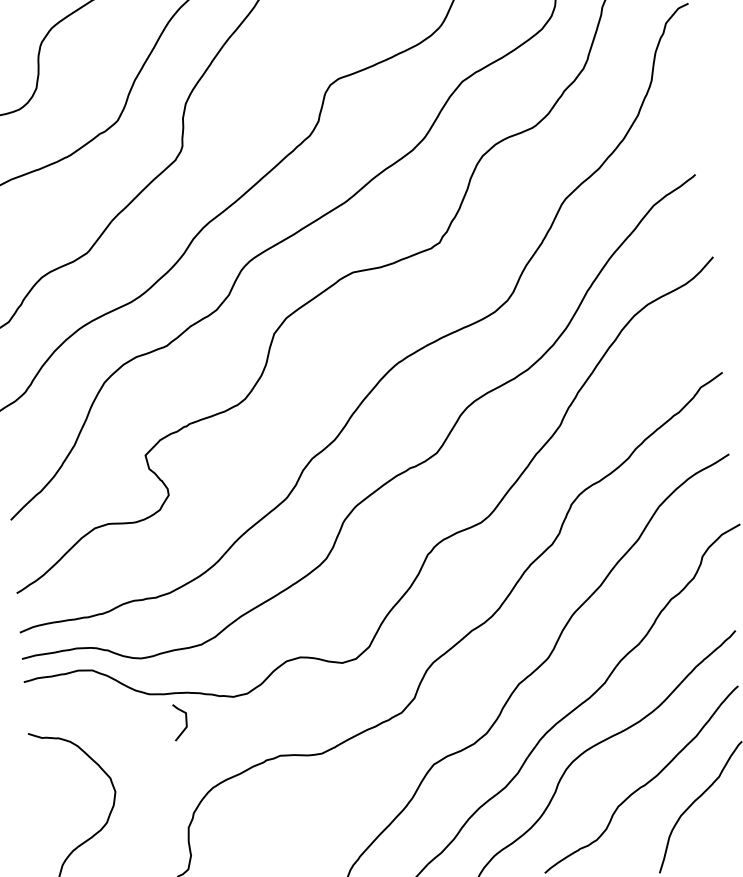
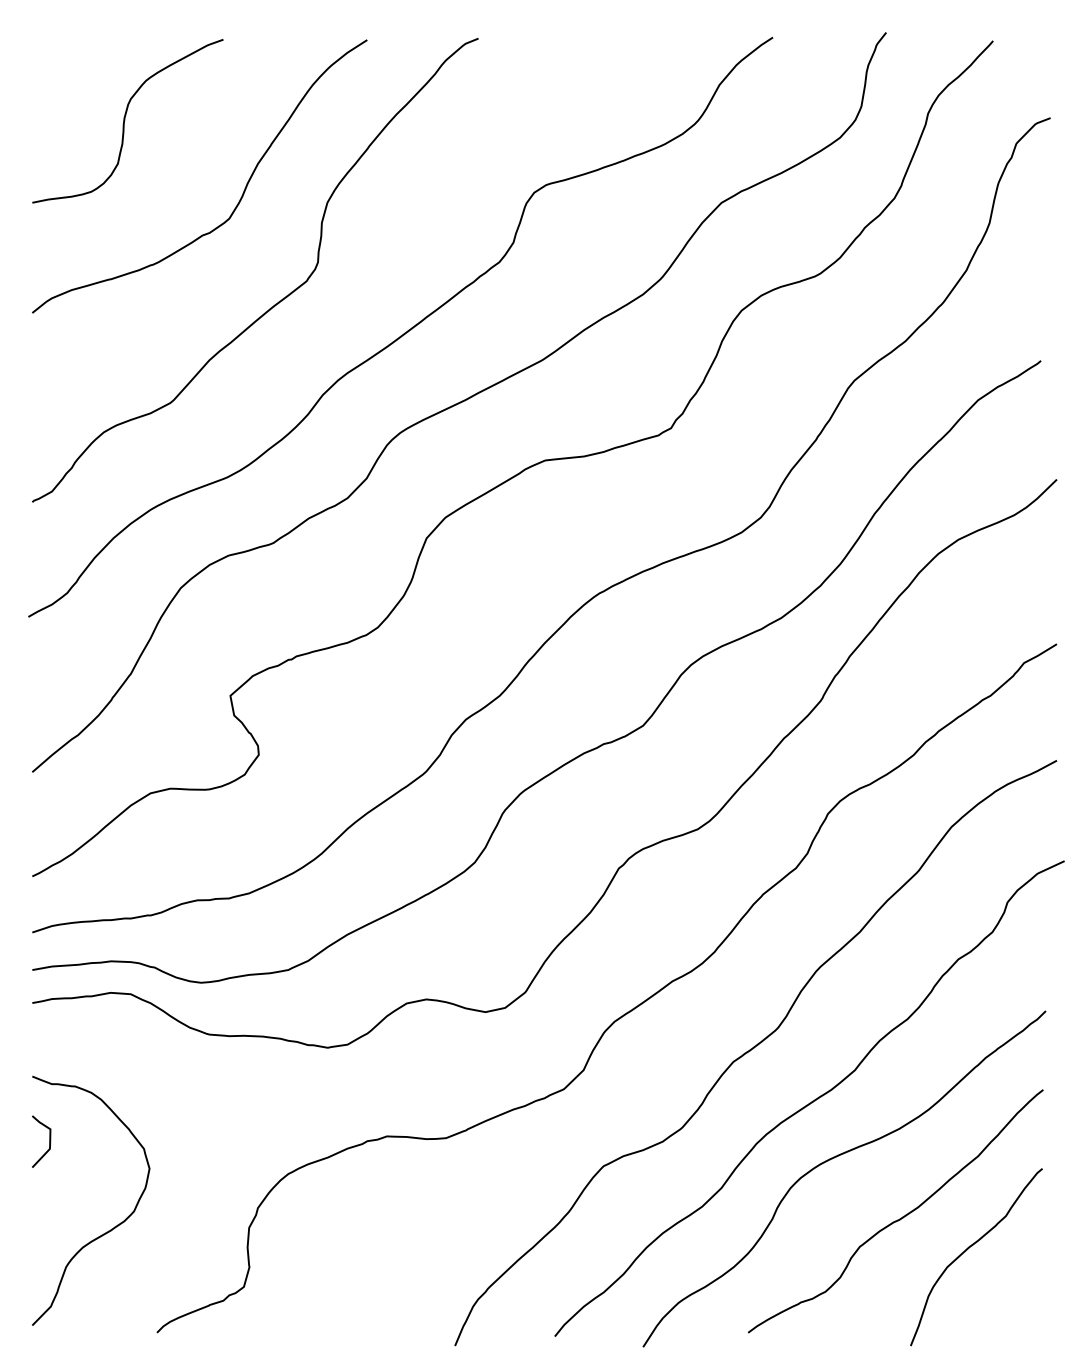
curve: (186, 721) -> (49, 1141), moved

